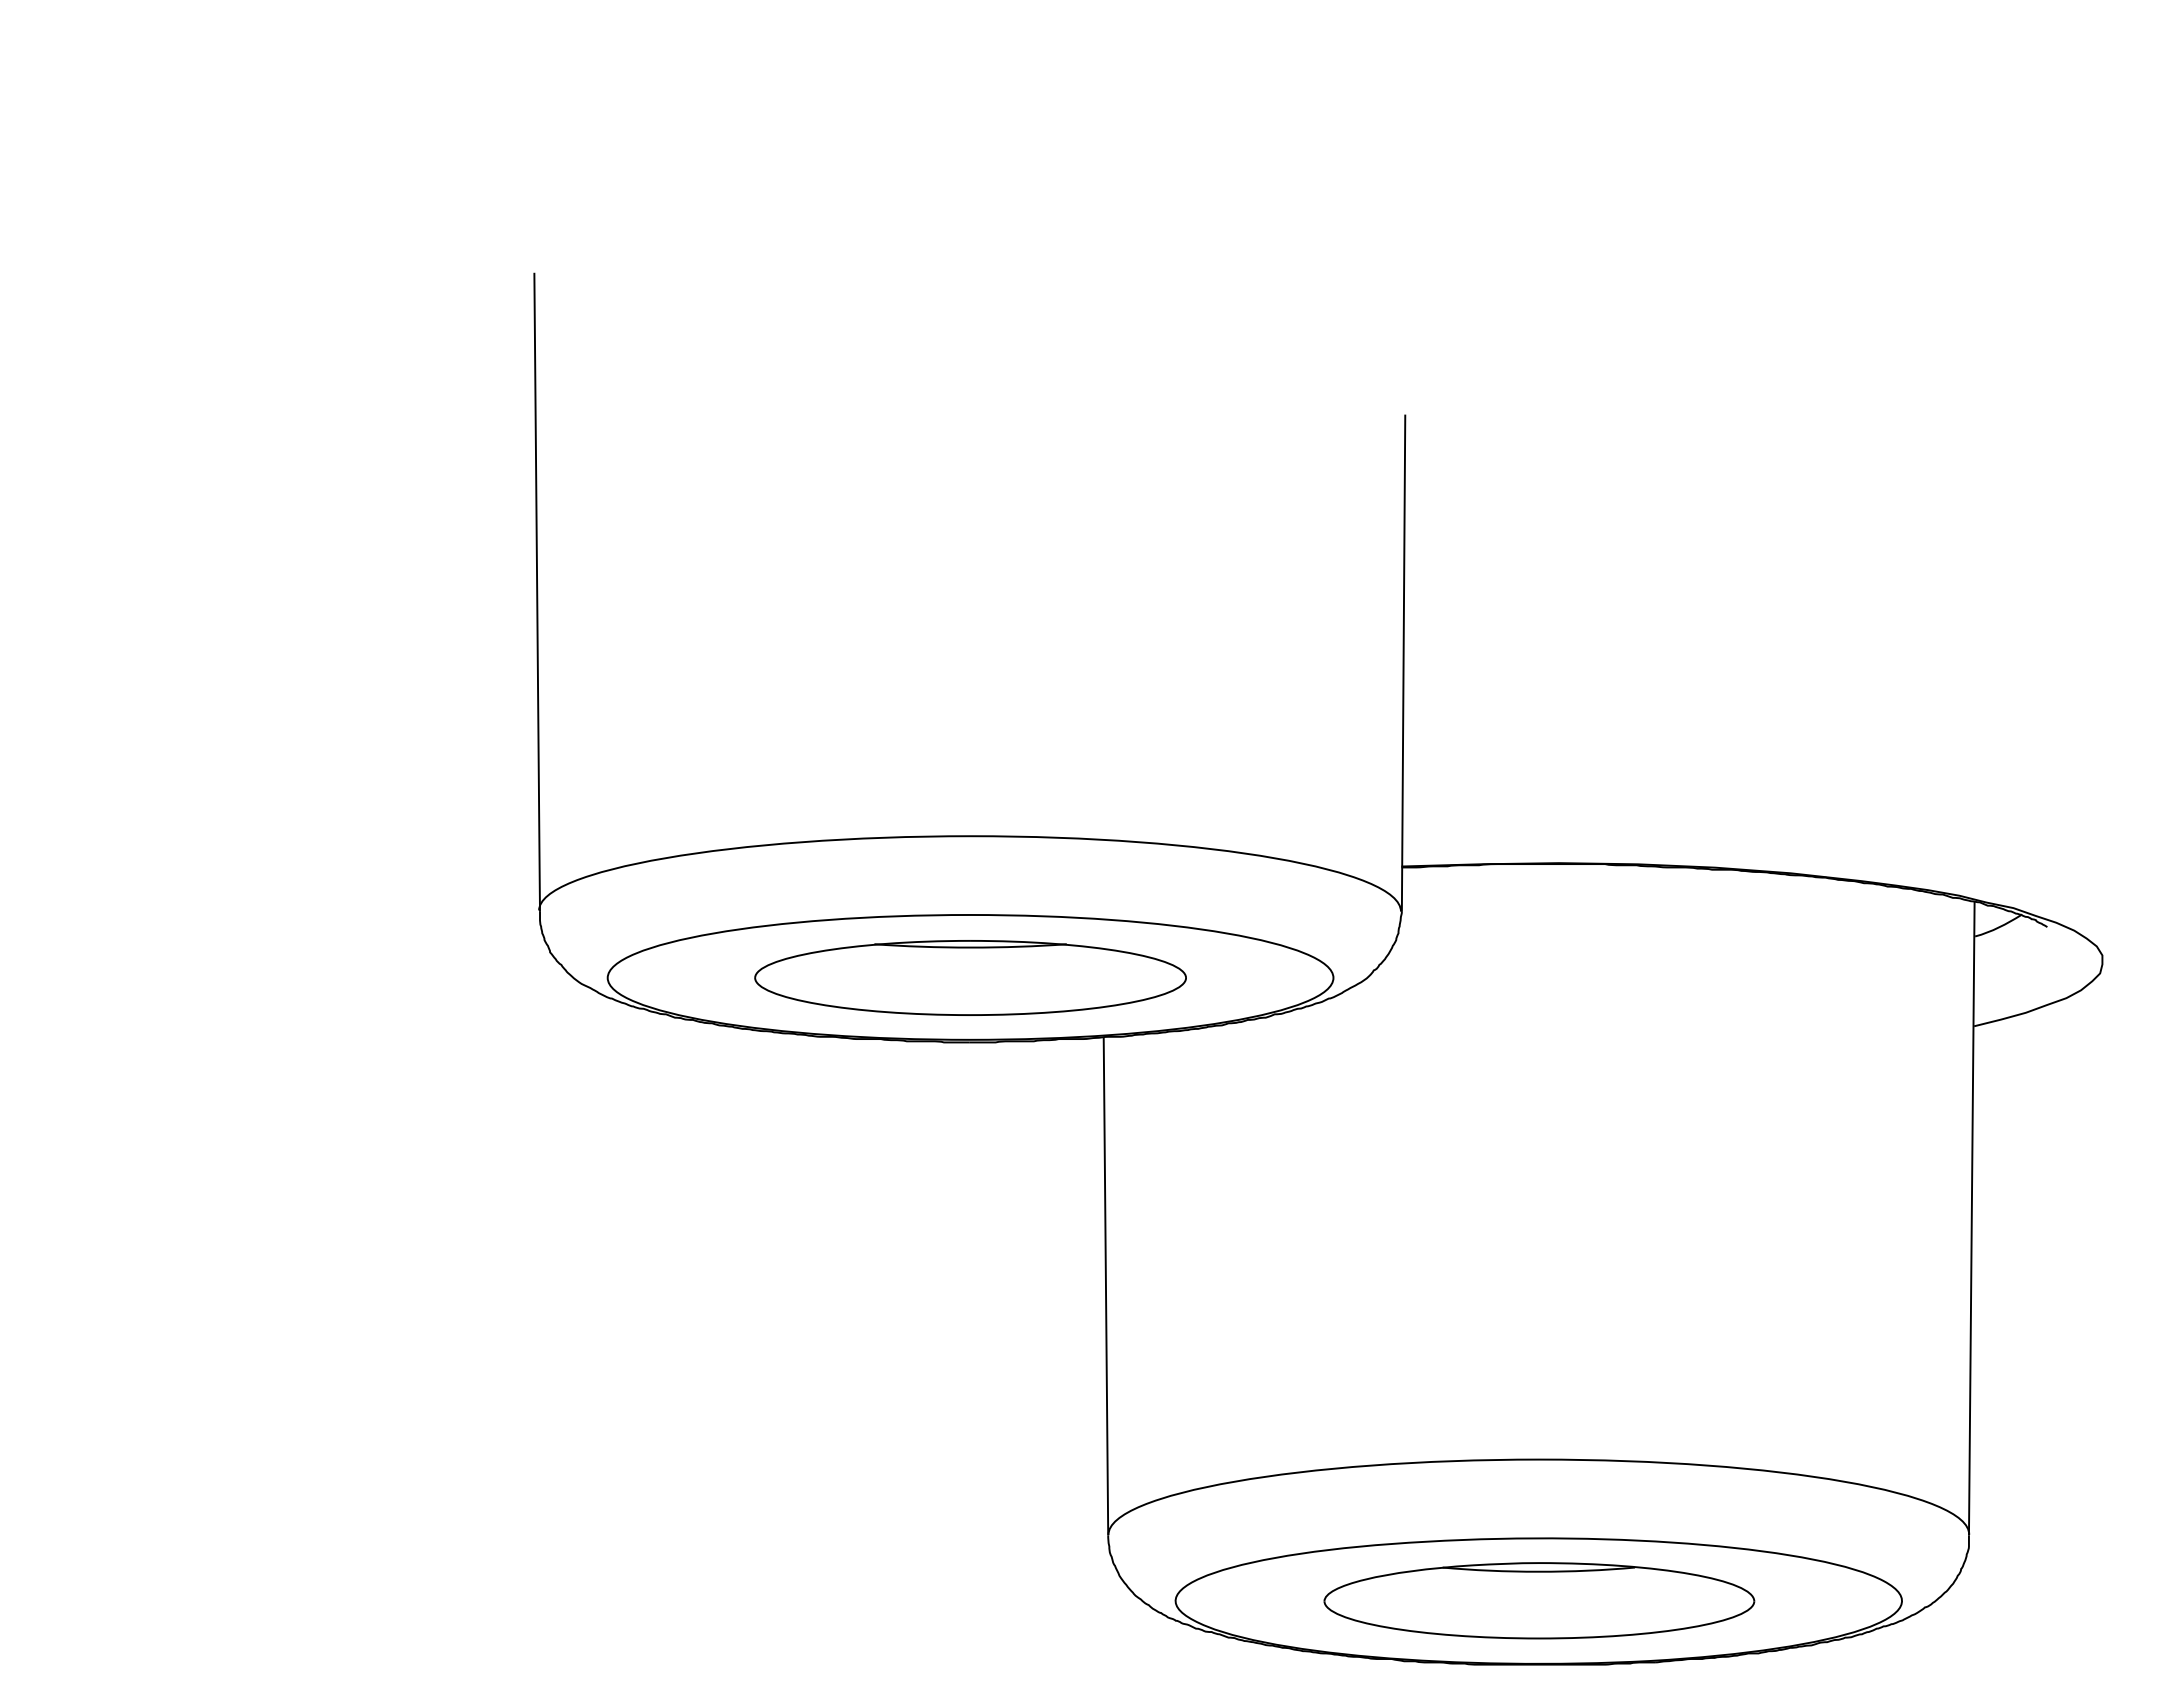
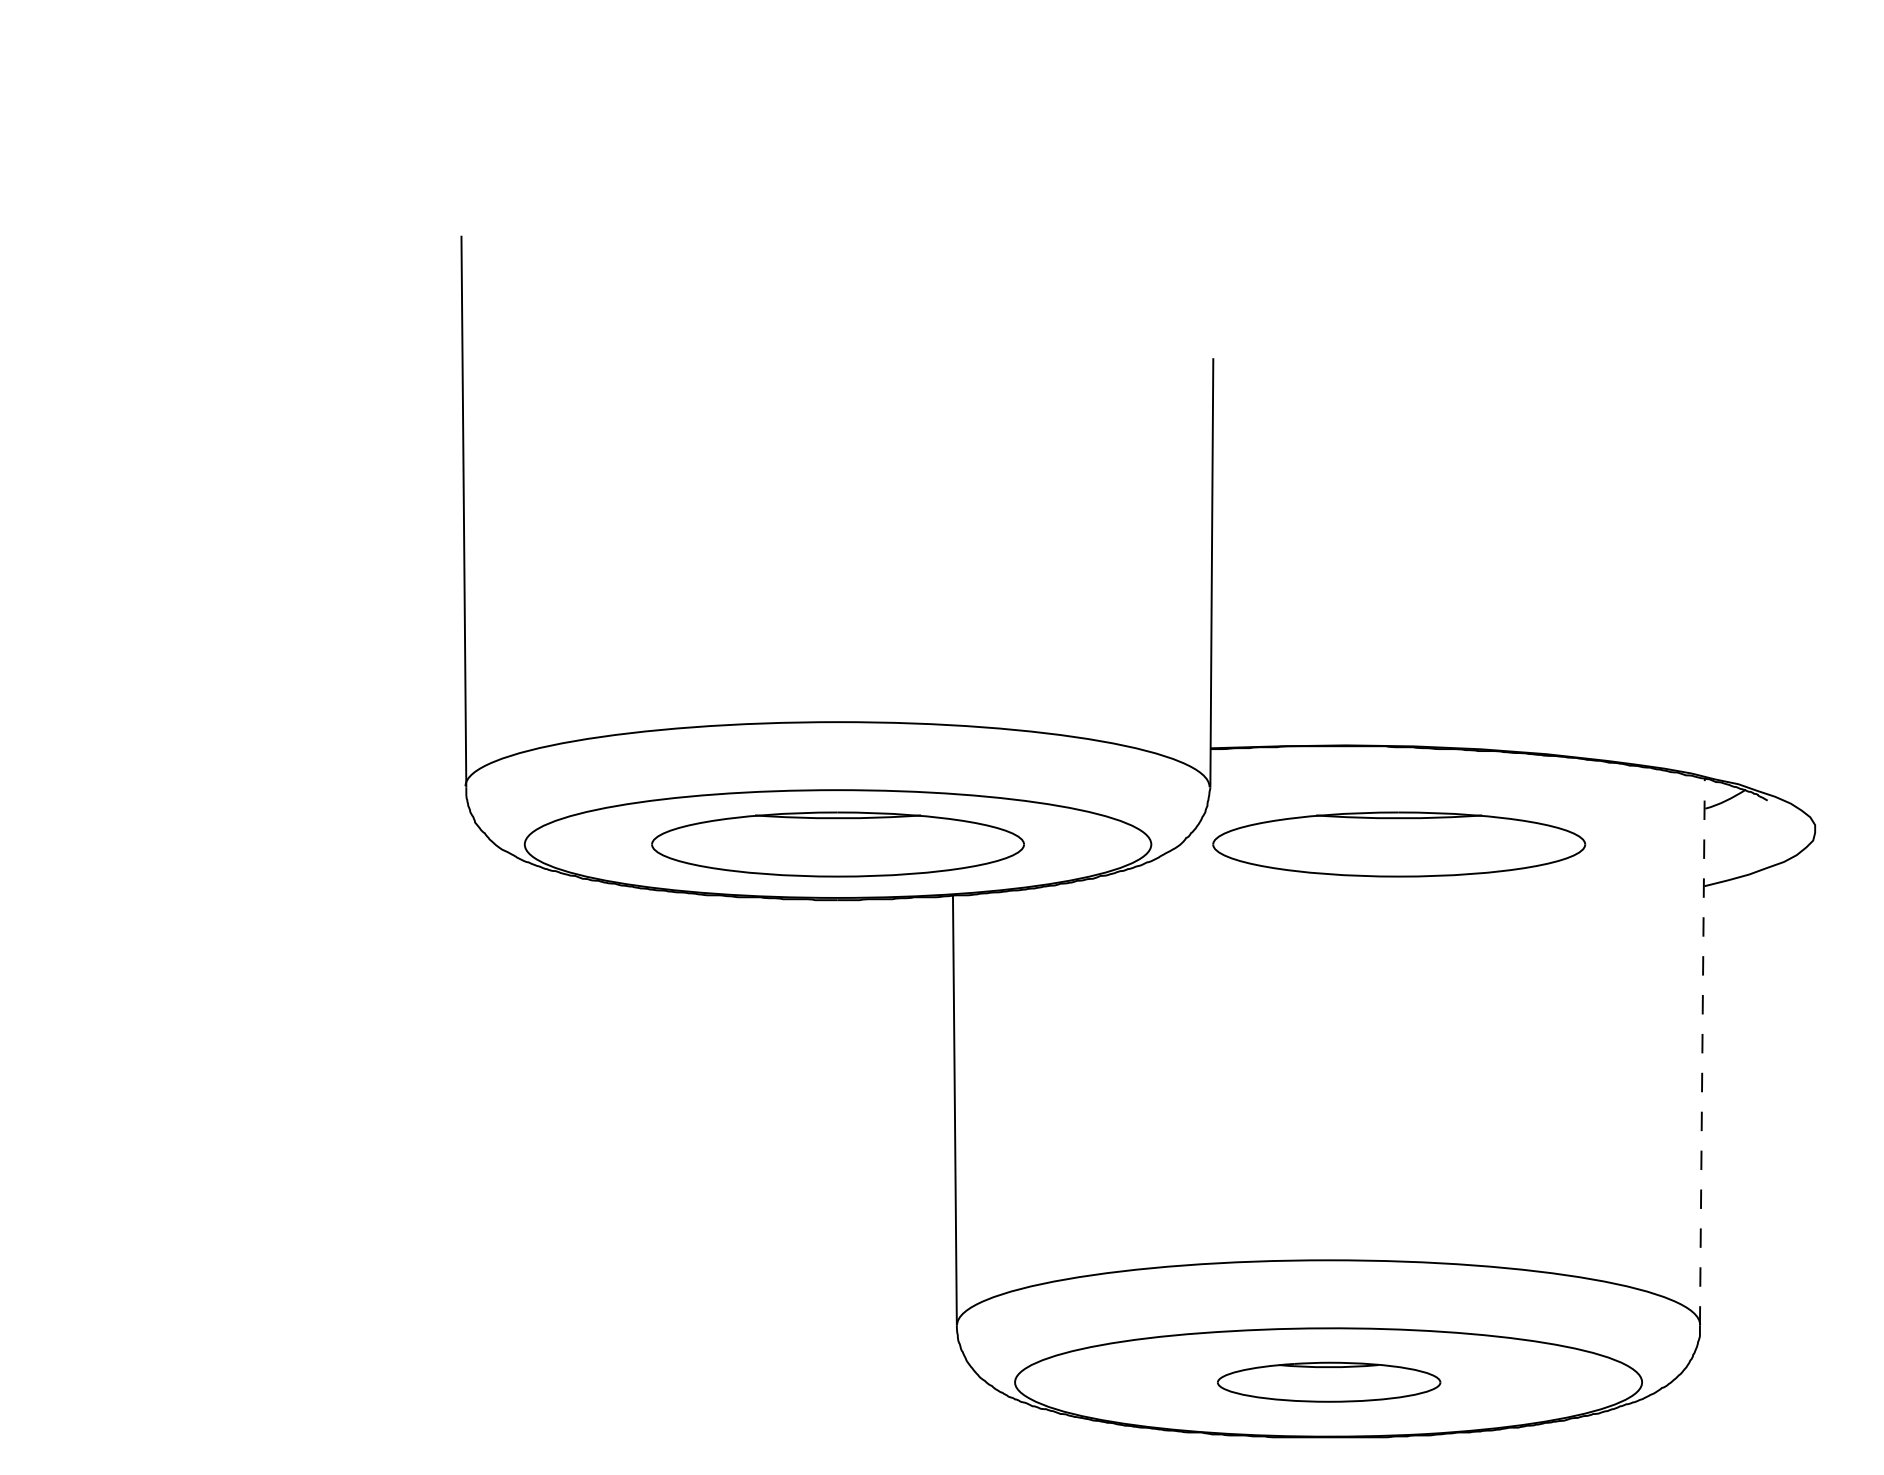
part: (1620, 977) -> (1399, 844), added
line: (1971, 1218) -> (1702, 1052), solid -> dashed
part: (1539, 1600) -> (1329, 1381), size x0.6

